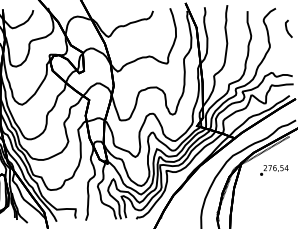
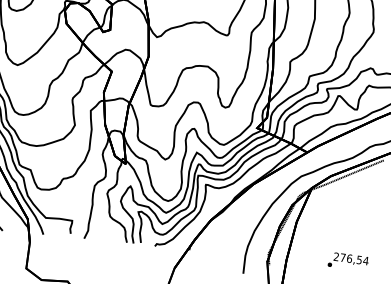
text: (274, 170) -> (348, 261), moved

